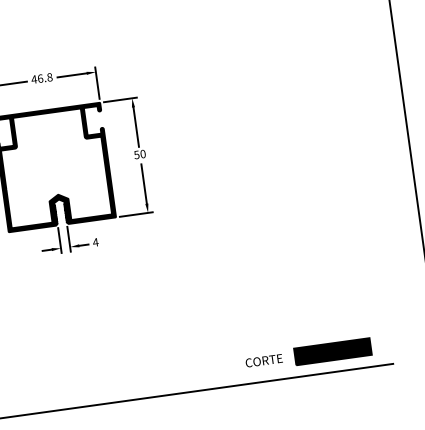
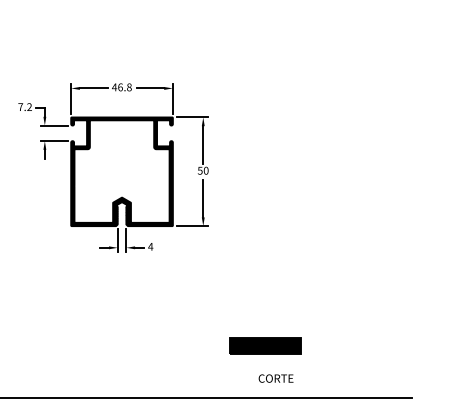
part: (333, 351) -> (265, 345), moved
text: (263, 360) -> (275, 378), moved

